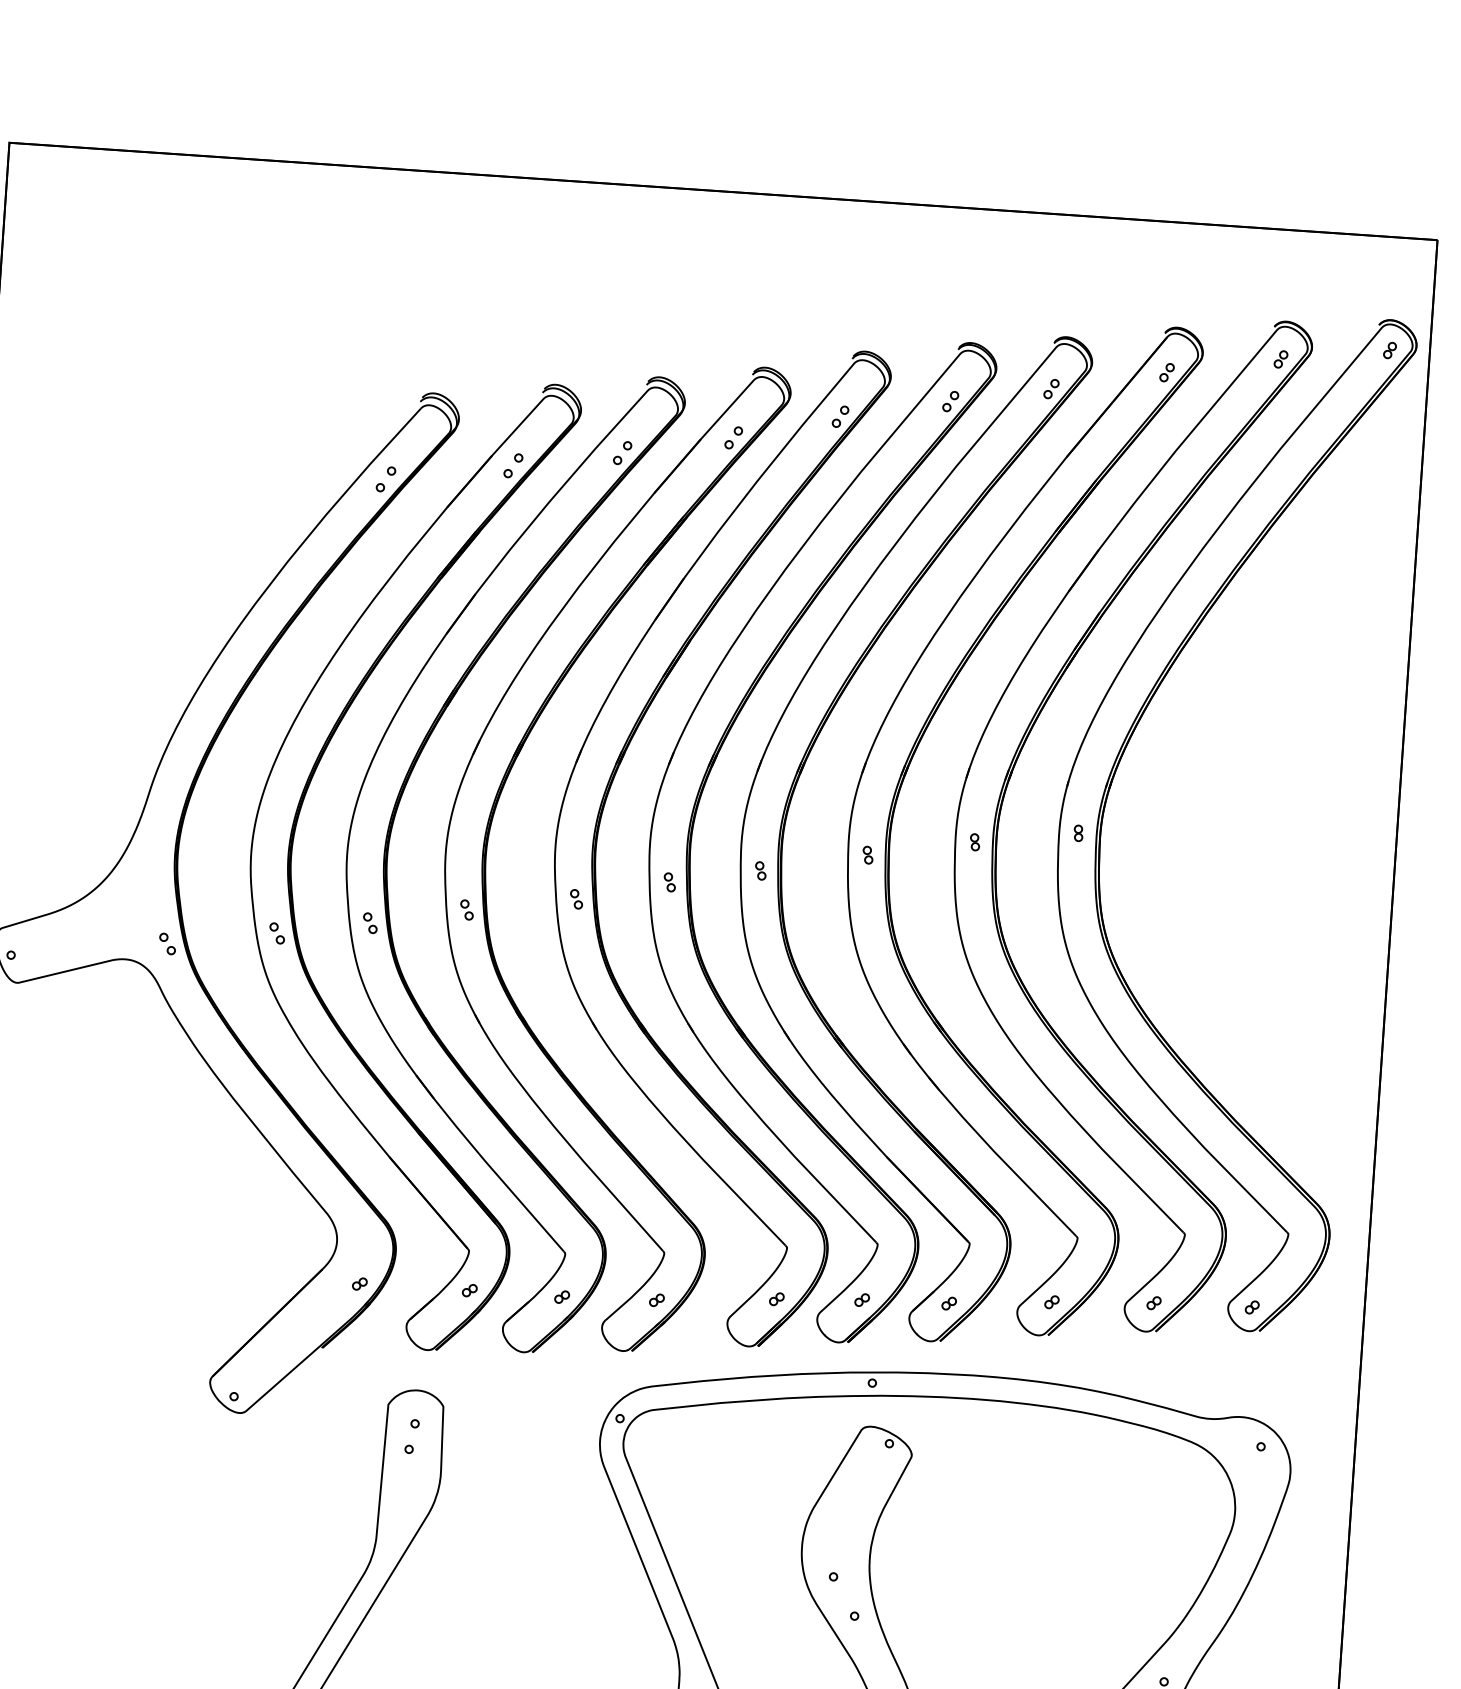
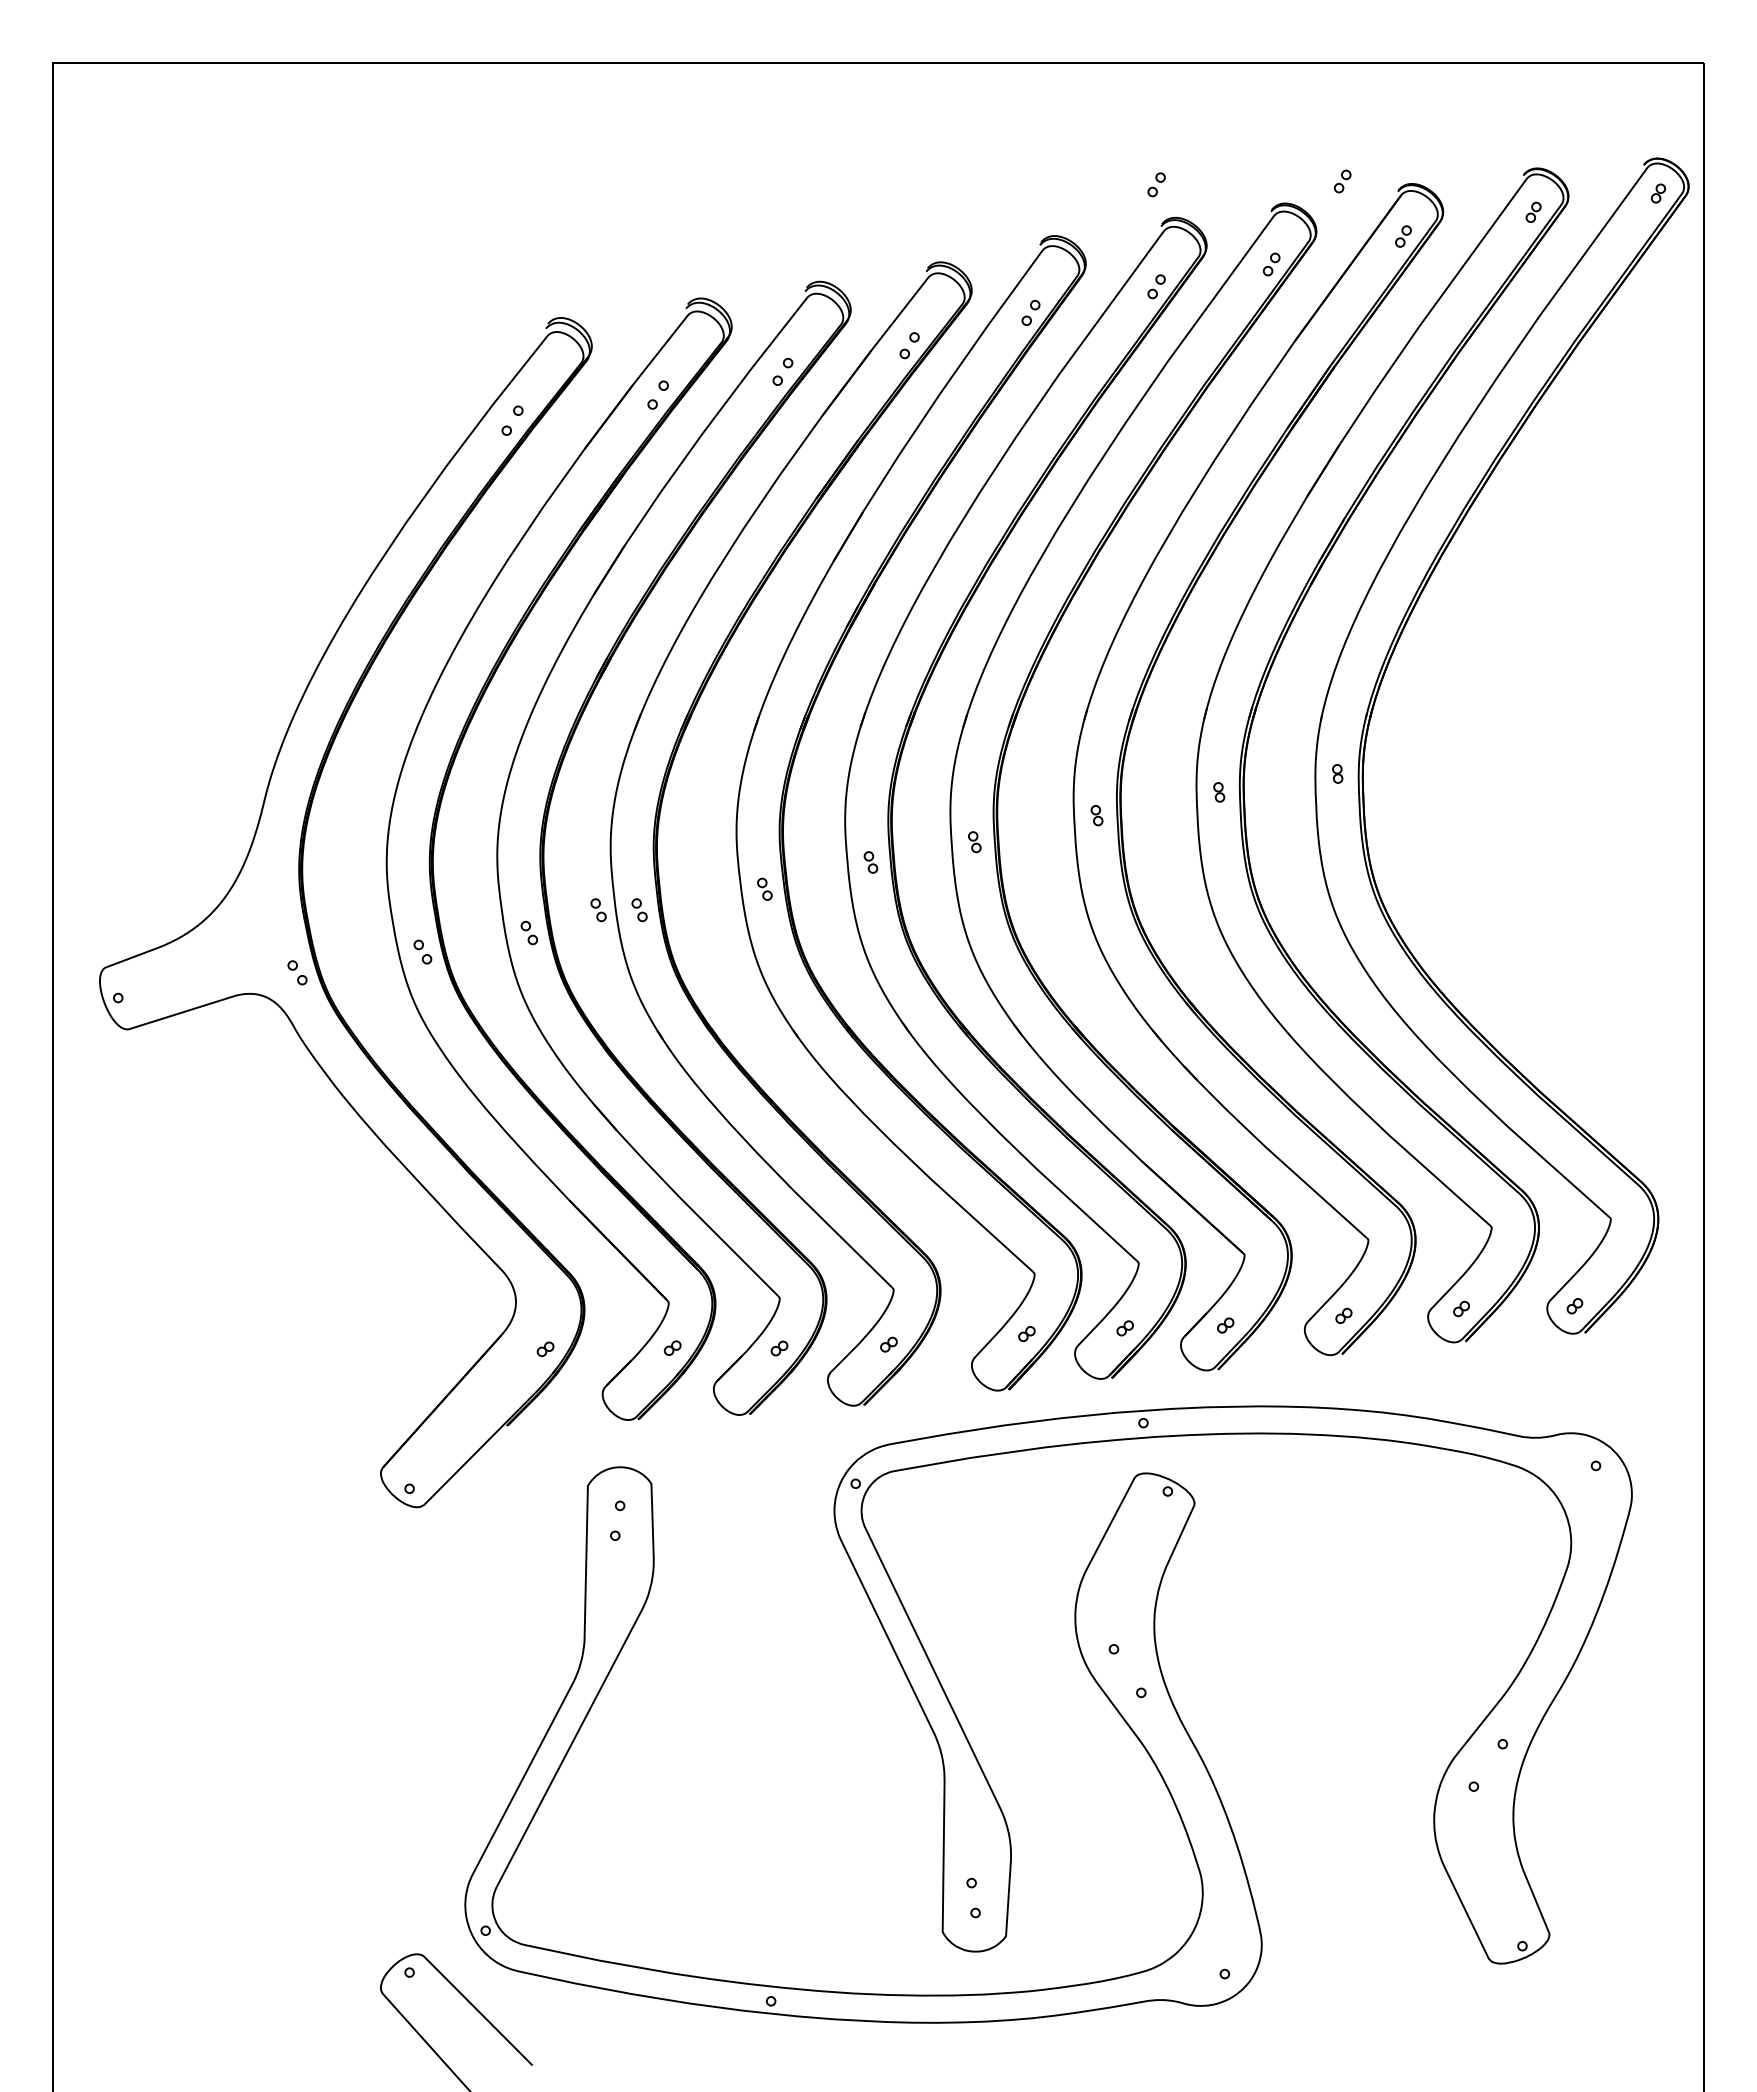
part: (956, 313) -> (1156, 184), added
part: (1117, 321) -> (1342, 181), added
part: (431, 907) -> (598, 910), added

